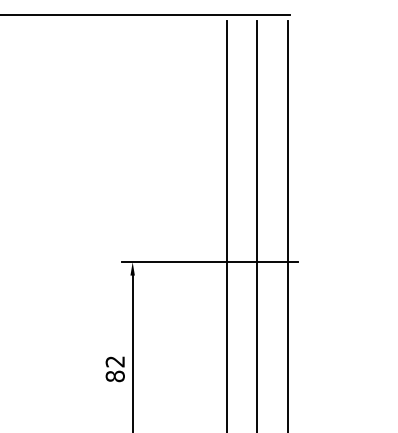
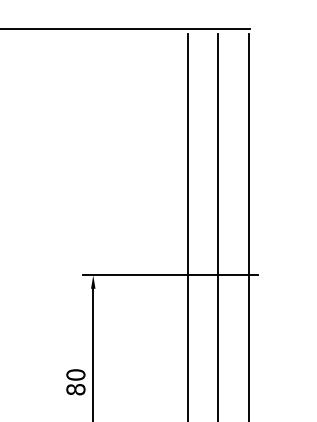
text: (114, 361) -> (75, 374), 82 -> 80

